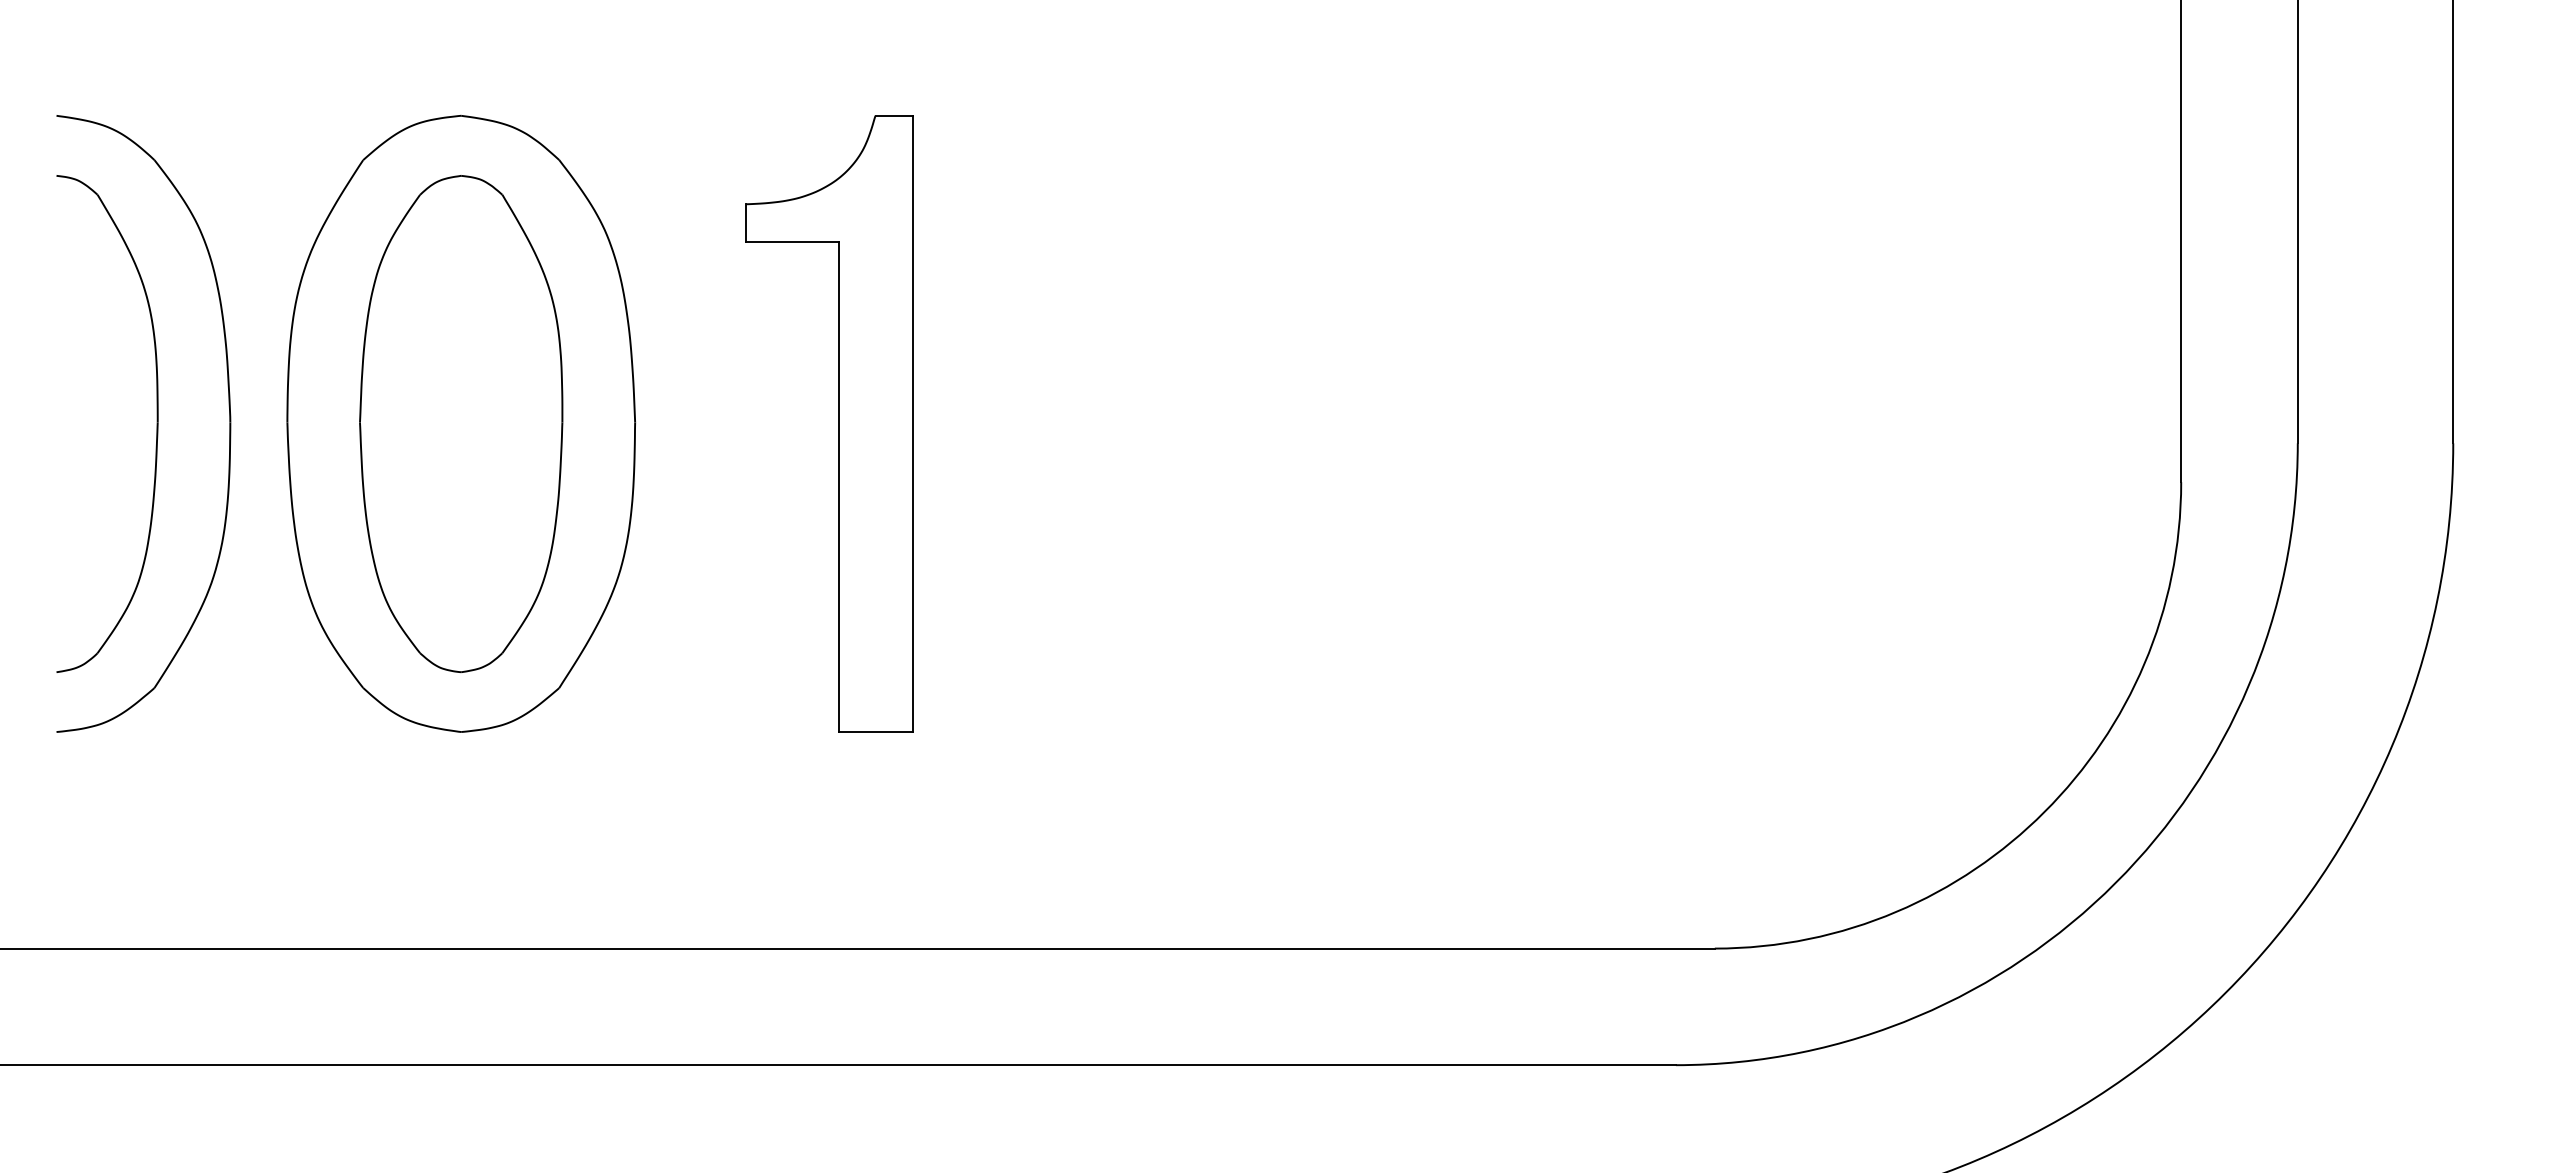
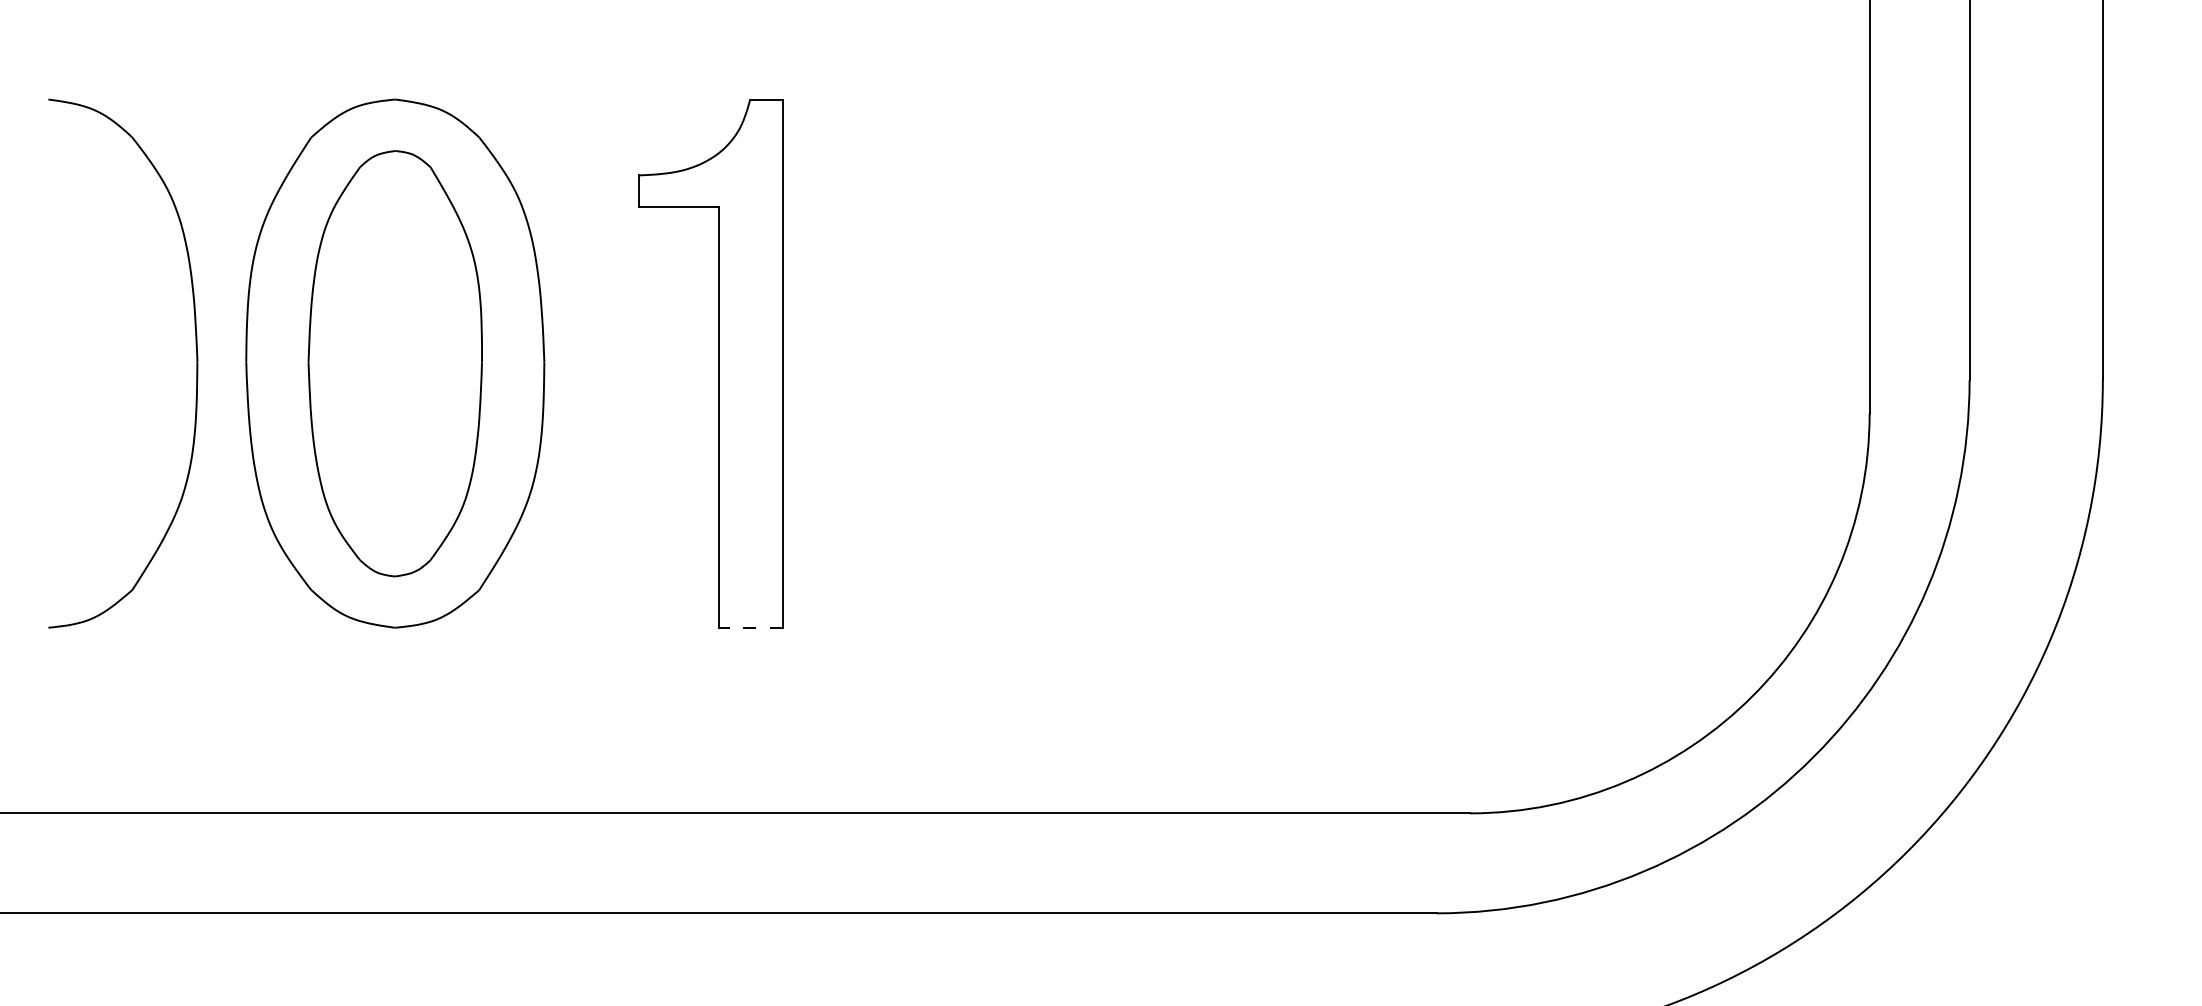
part: (156, 423) -> (134, 363), removed
line: (875, 732) -> (750, 628), solid -> dashed

